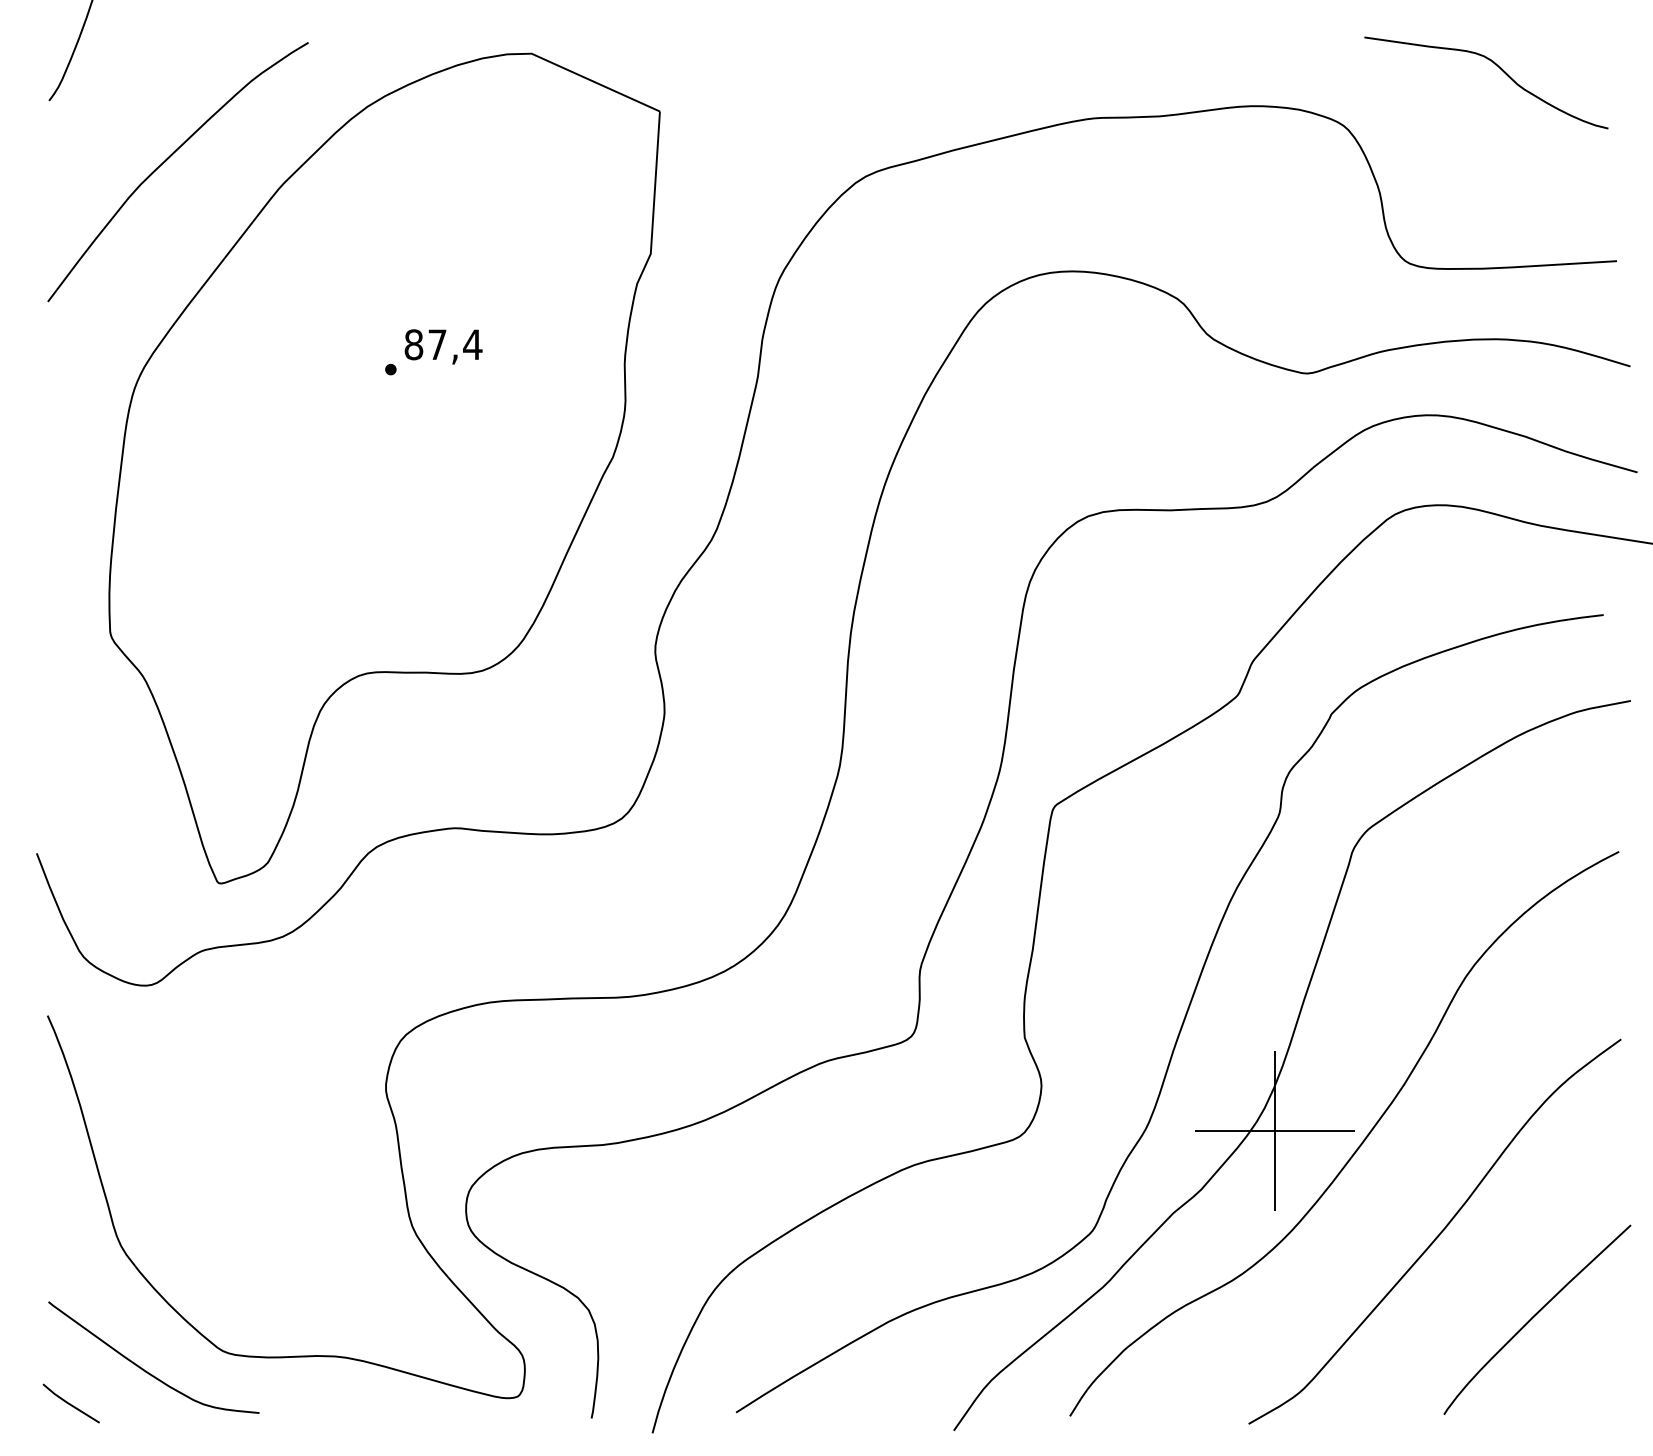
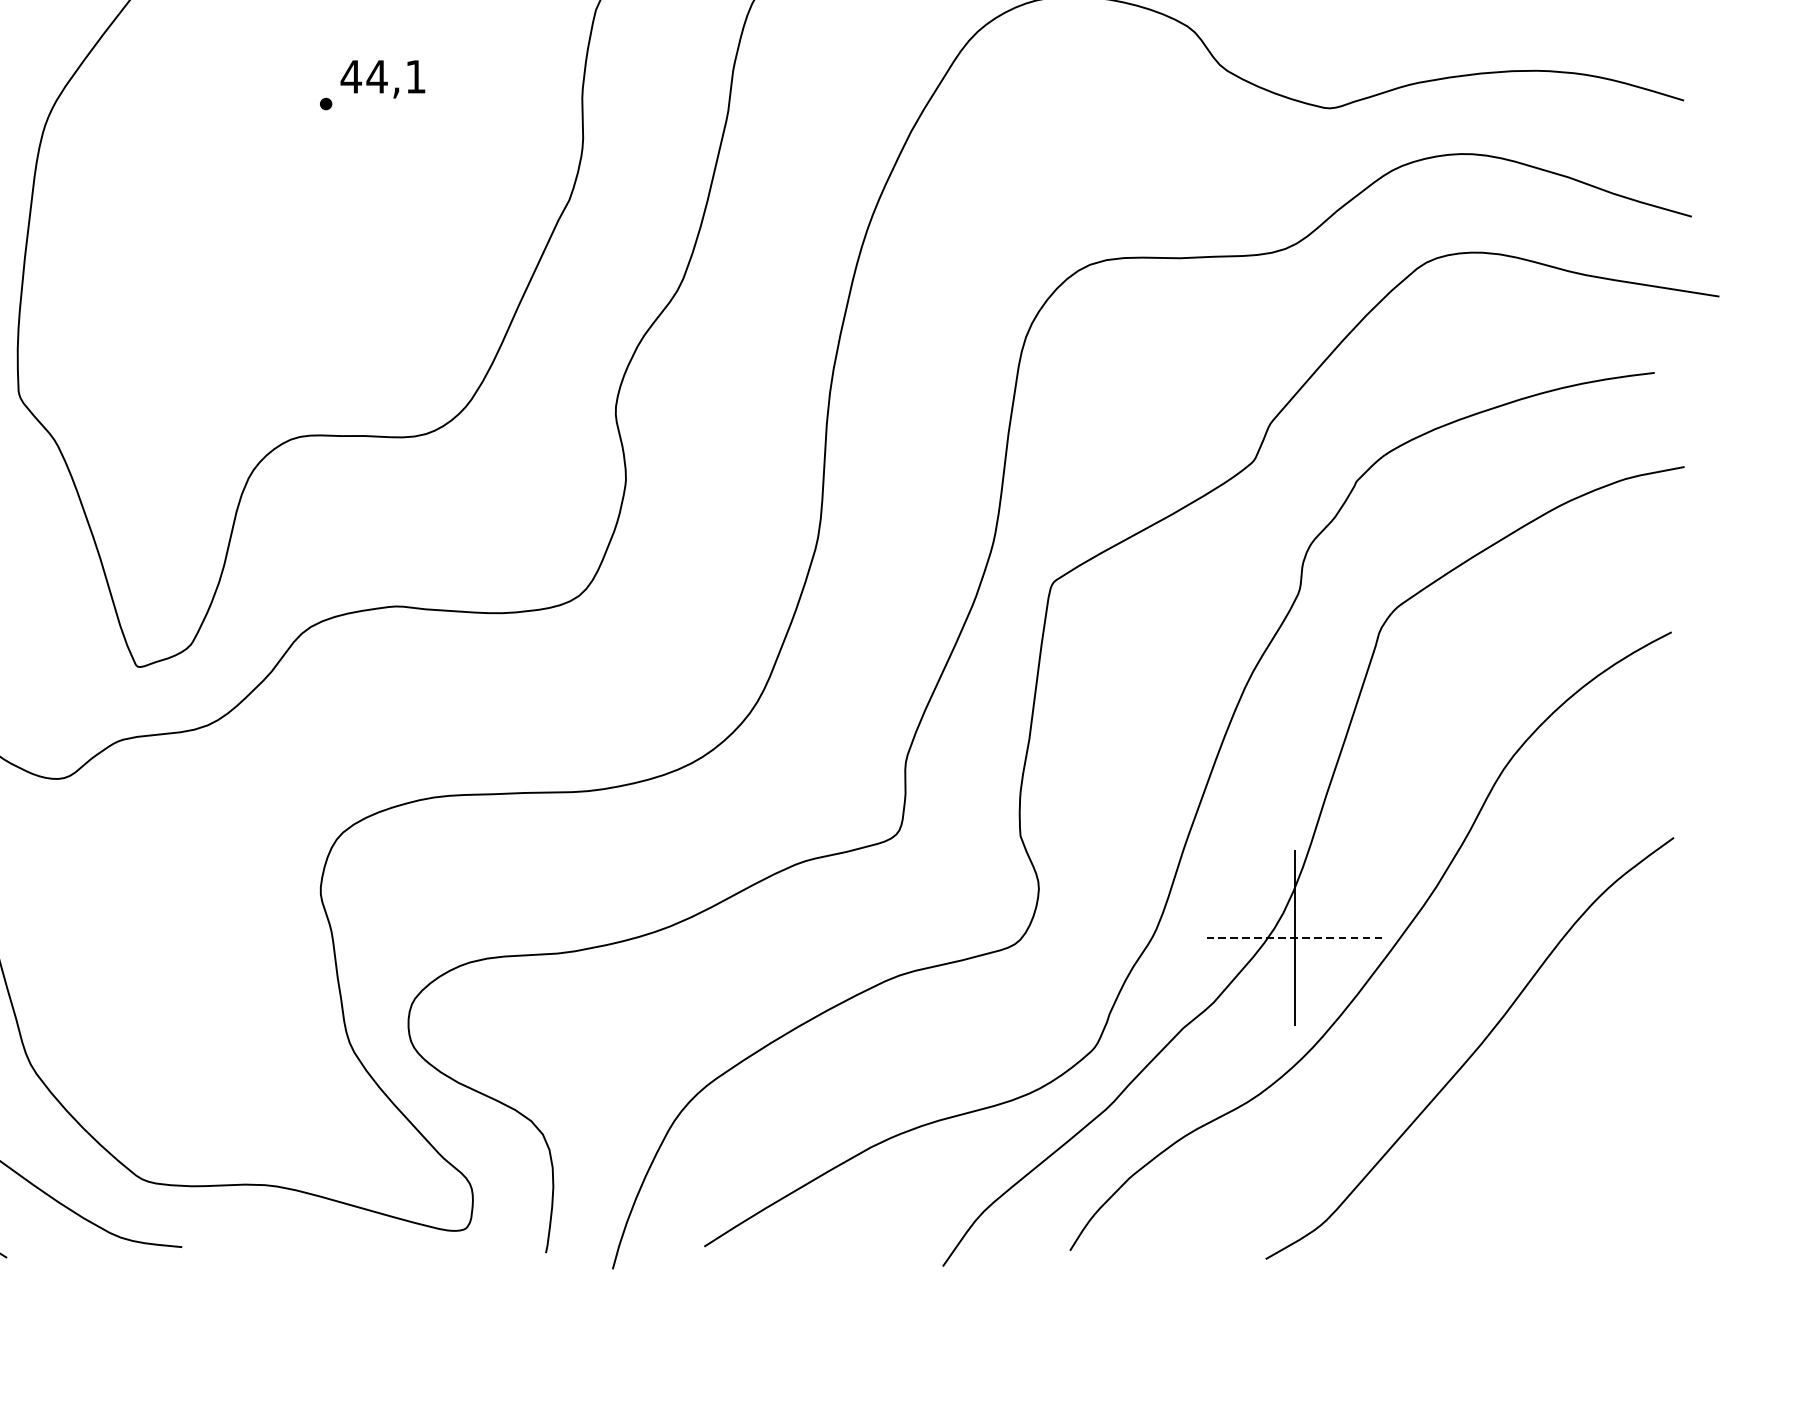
text: (443, 344) -> (383, 76), 87,4 -> 44,1
line: (1274, 1130) -> (1294, 937), solid -> dashed
curve: (1535, 1316) -> (1580, 1141), removed

